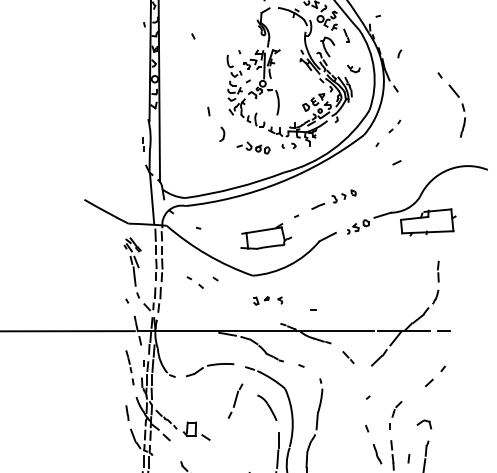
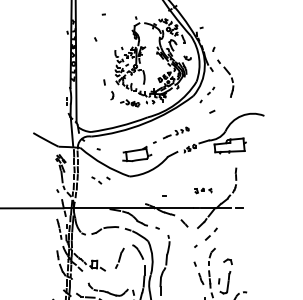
part: (451, 104) -> (225, 78), moved
part: (268, 300) -> (203, 190), moved
line: (433, 378) -> (210, 235), moved
line: (234, 399) -> (119, 257), moved

